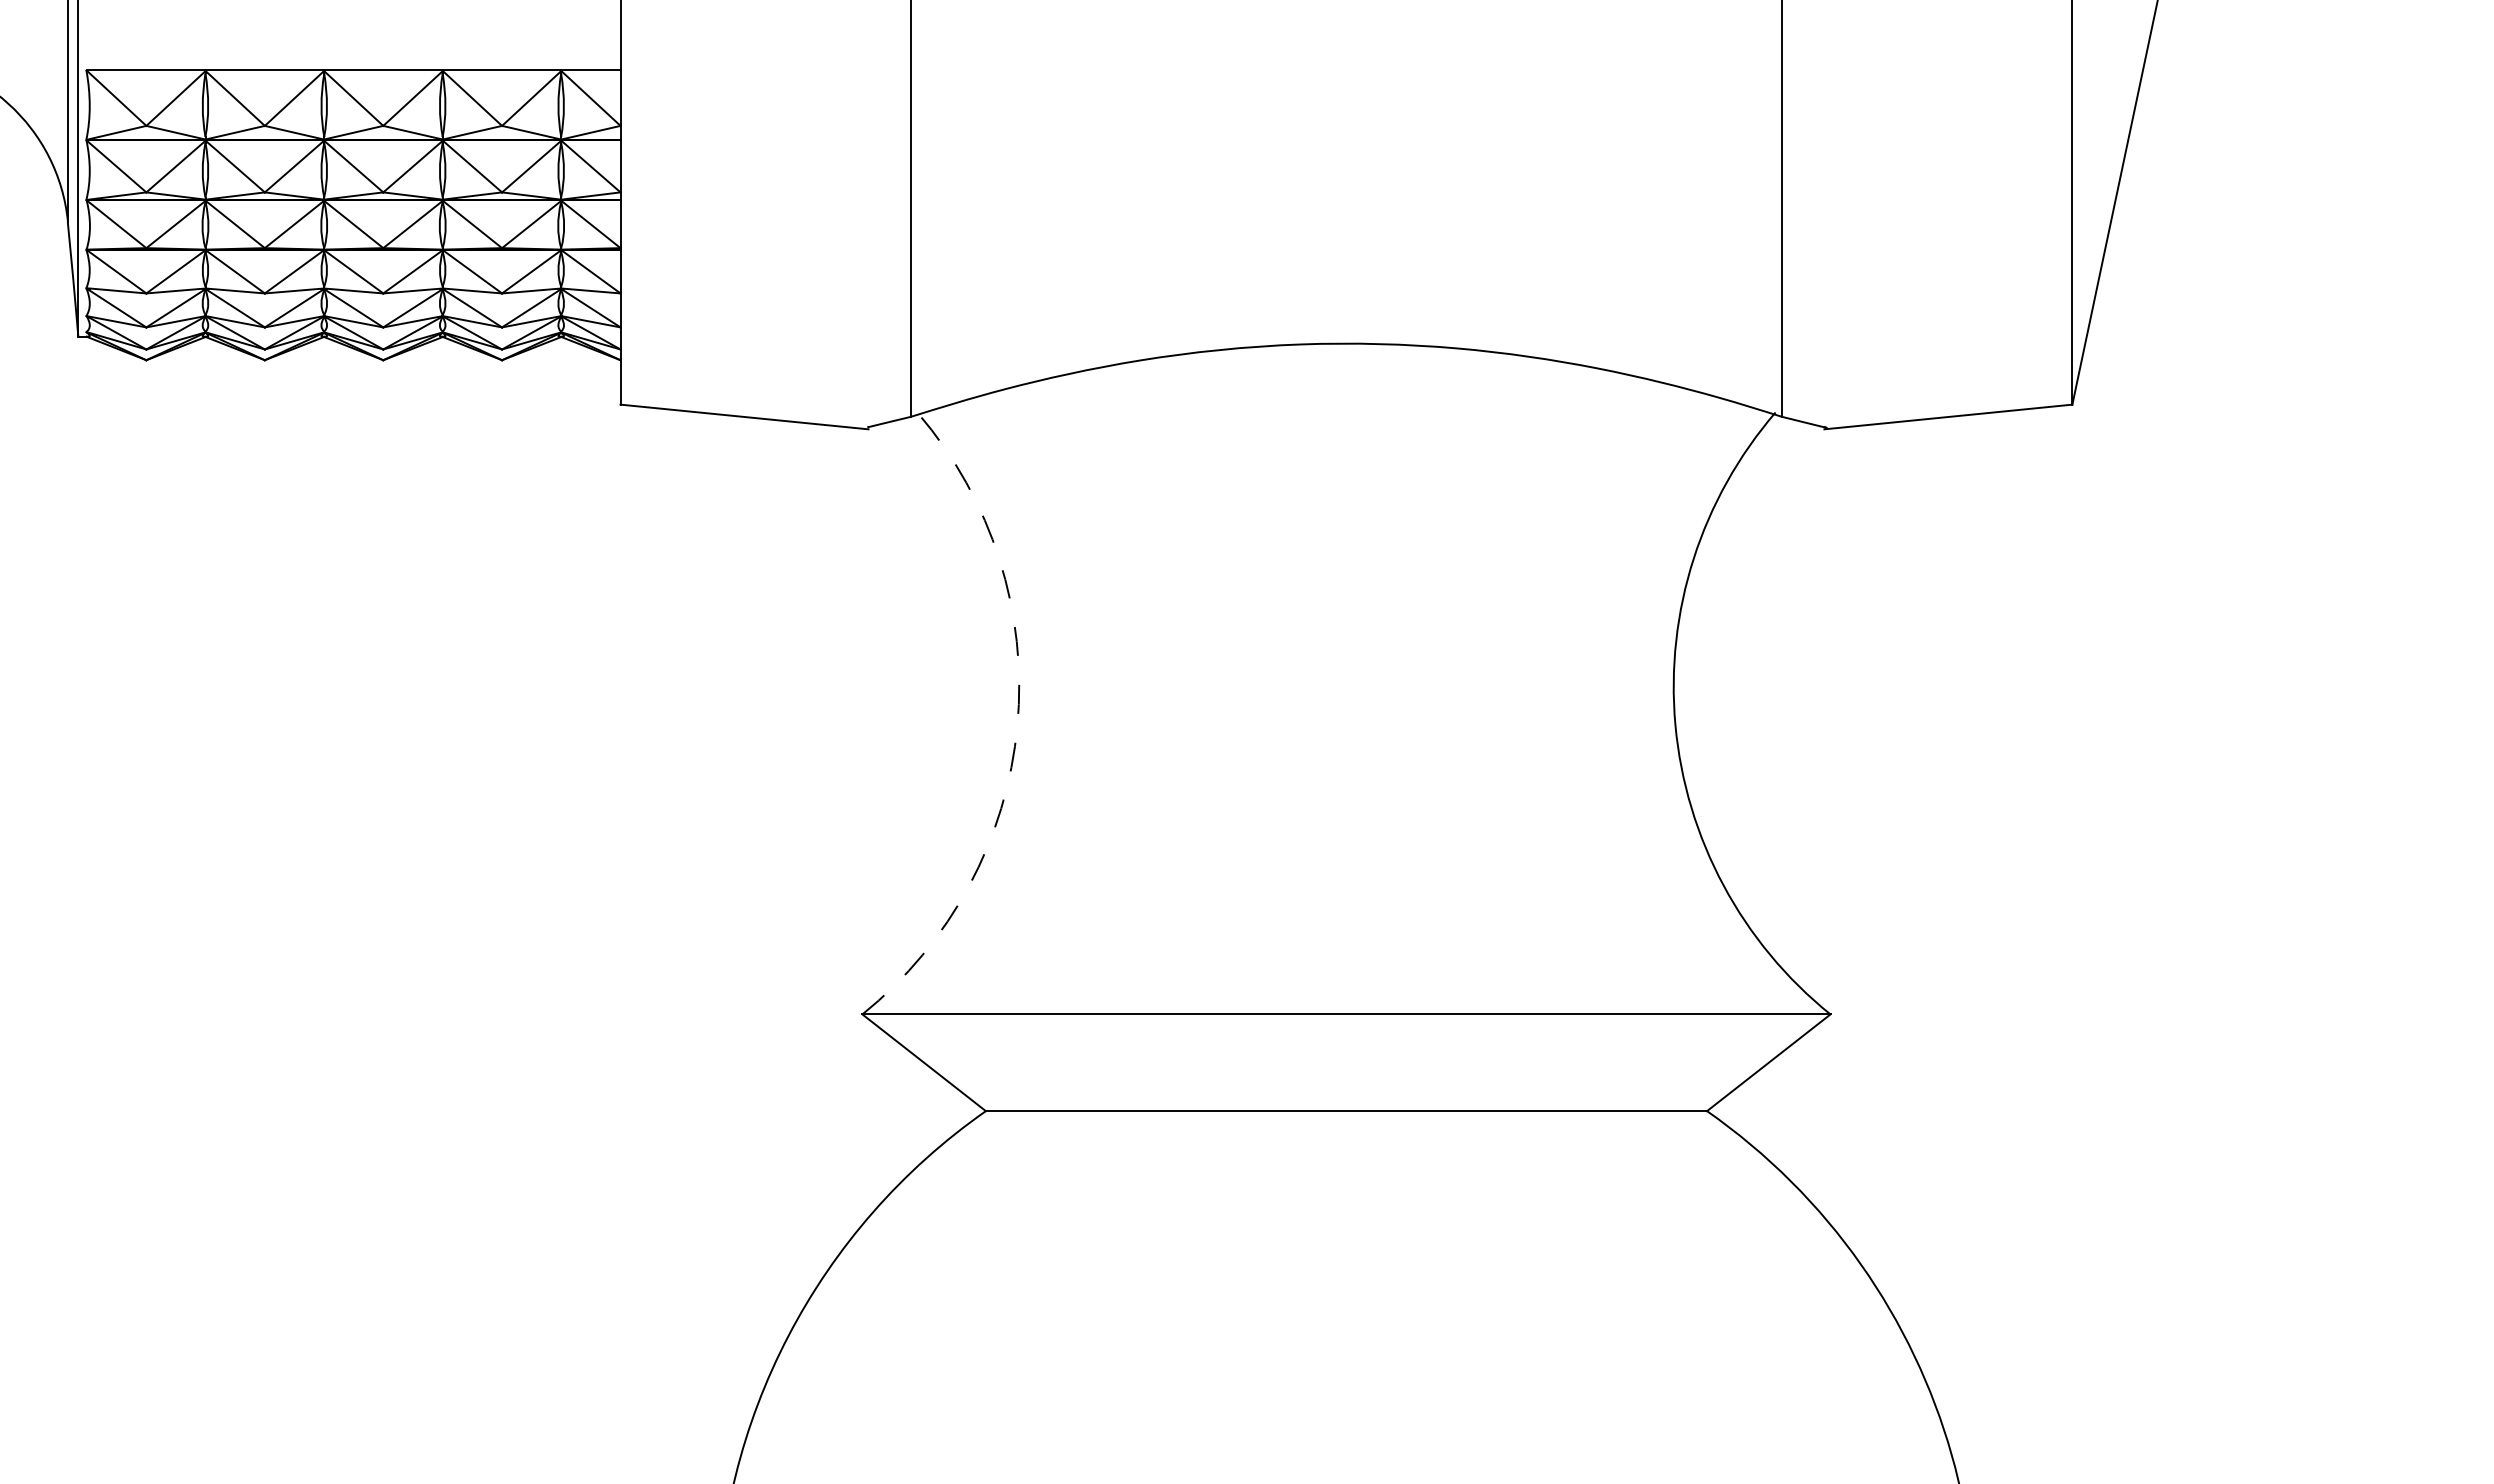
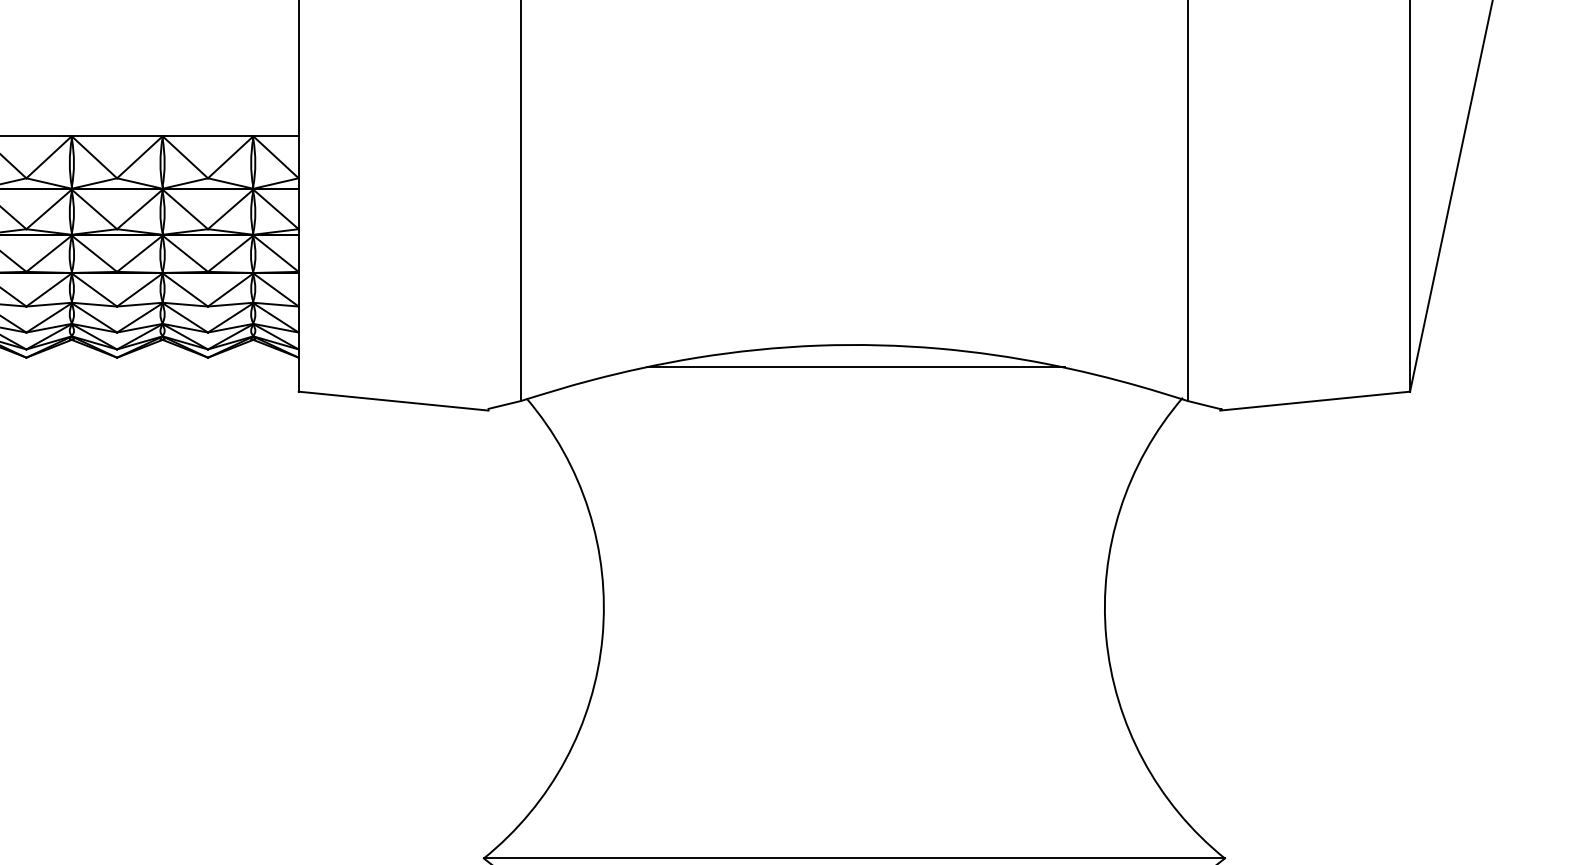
line: (1348, 373) -> (855, 367), added
arc: (1017, 725) -> (602, 637), dashed -> solid

